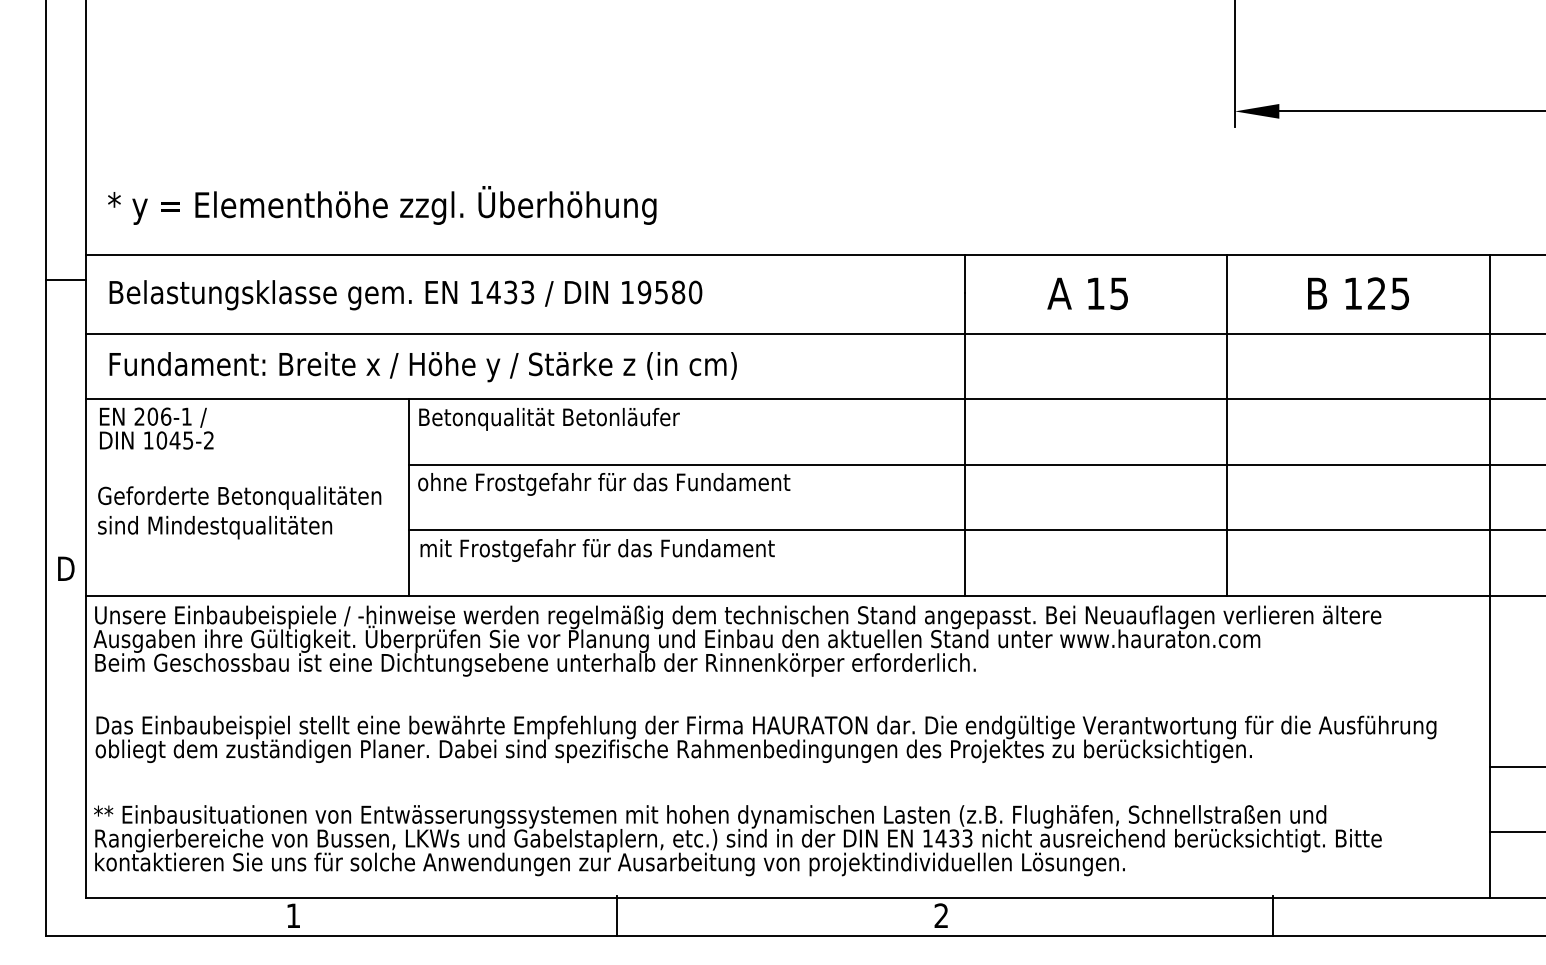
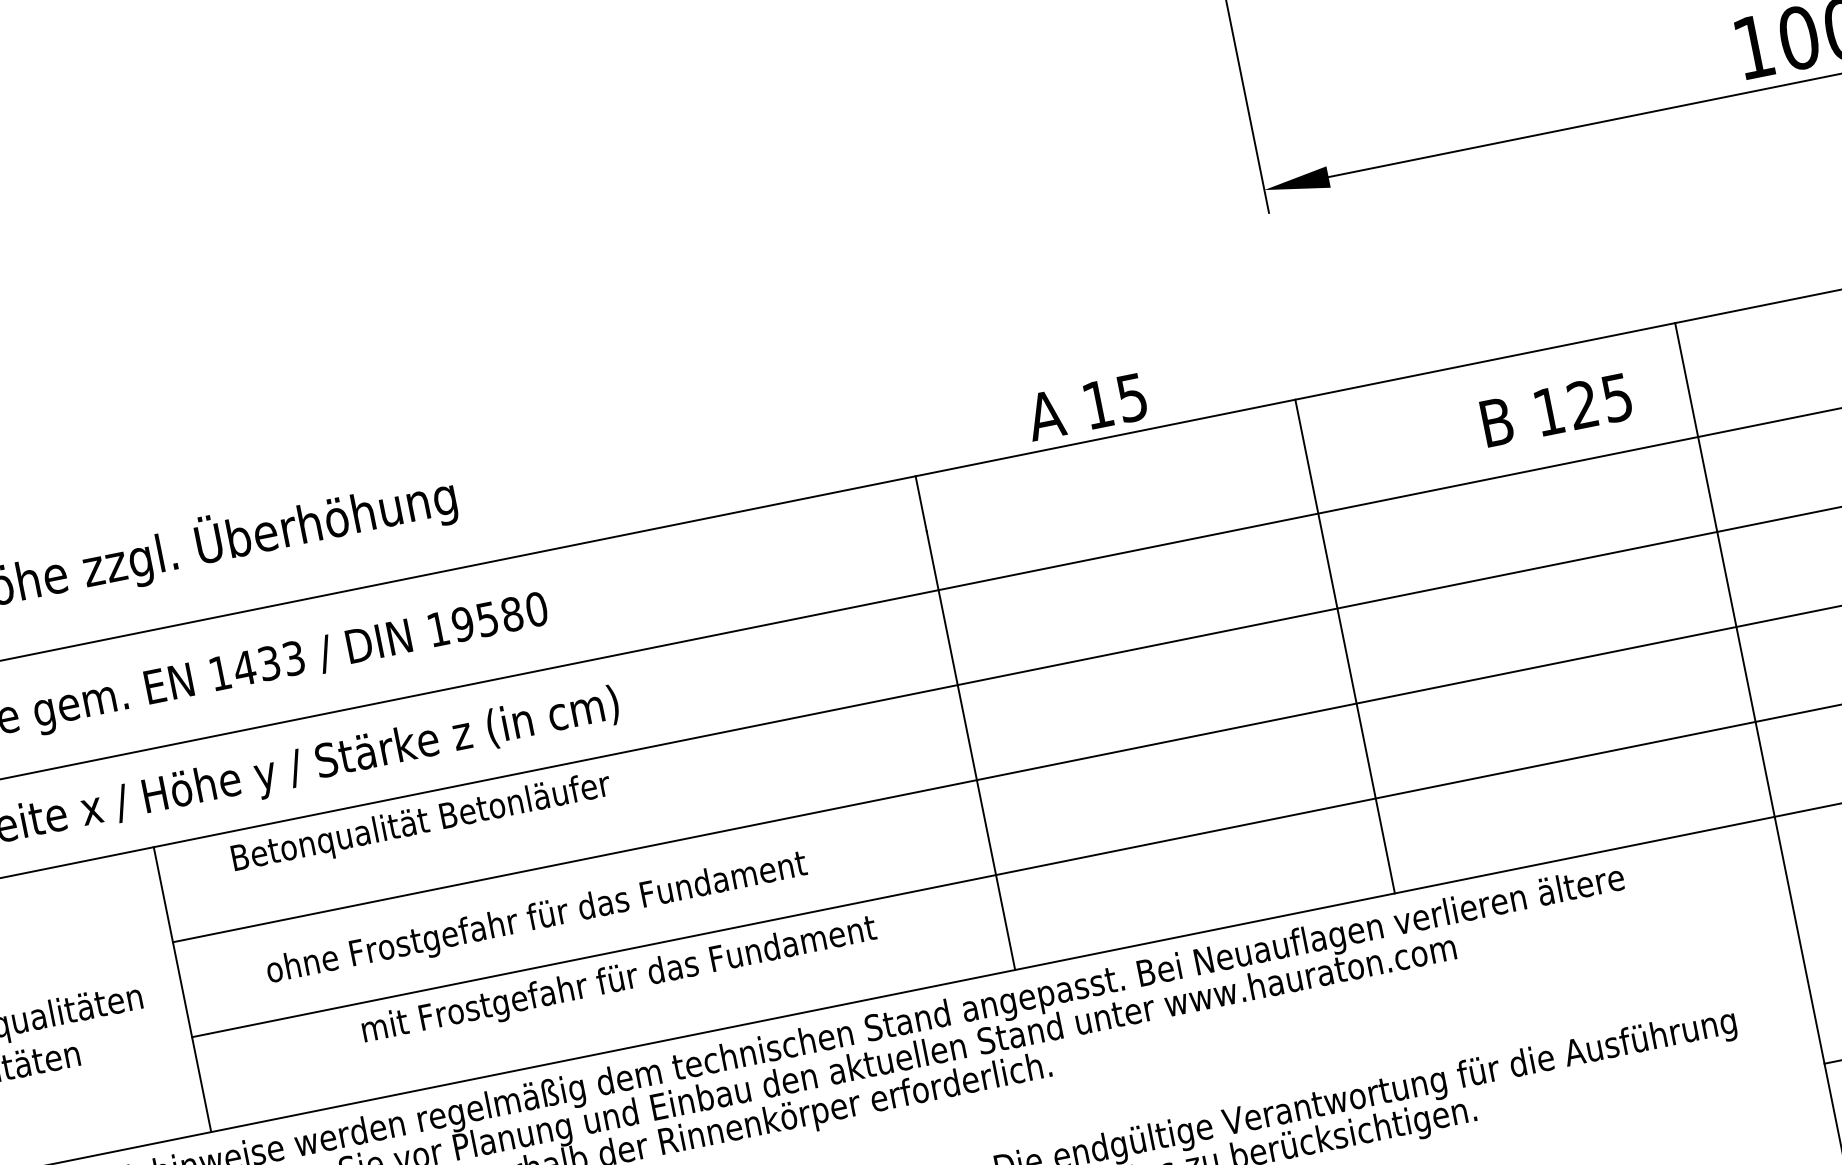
text: (1087, 293) -> (1086, 406), moved
text: (1358, 293) -> (1556, 409), moved
text: (549, 419) -> (421, 823), moved
text: (604, 484) -> (537, 919), moved
text: (597, 550) -> (619, 981), moved

